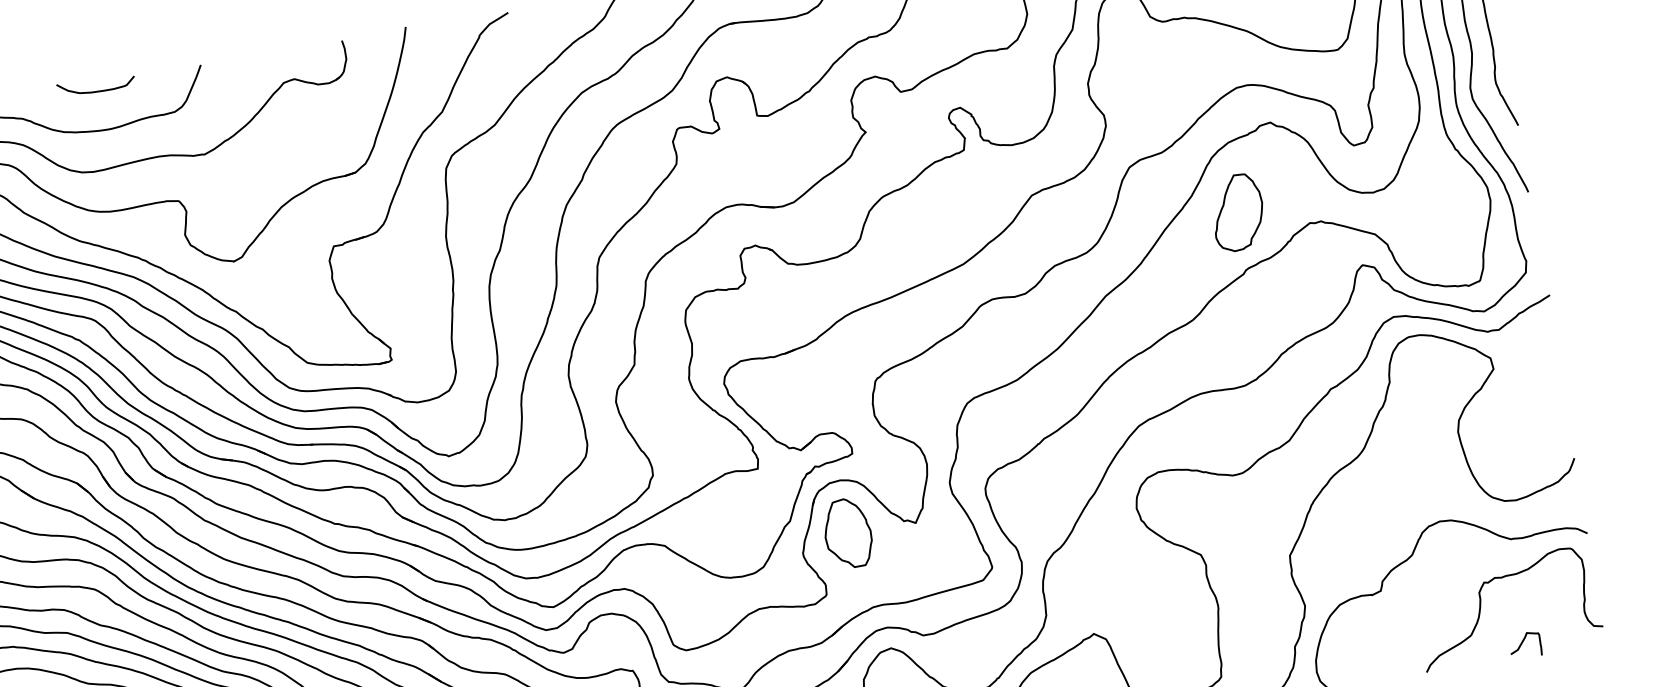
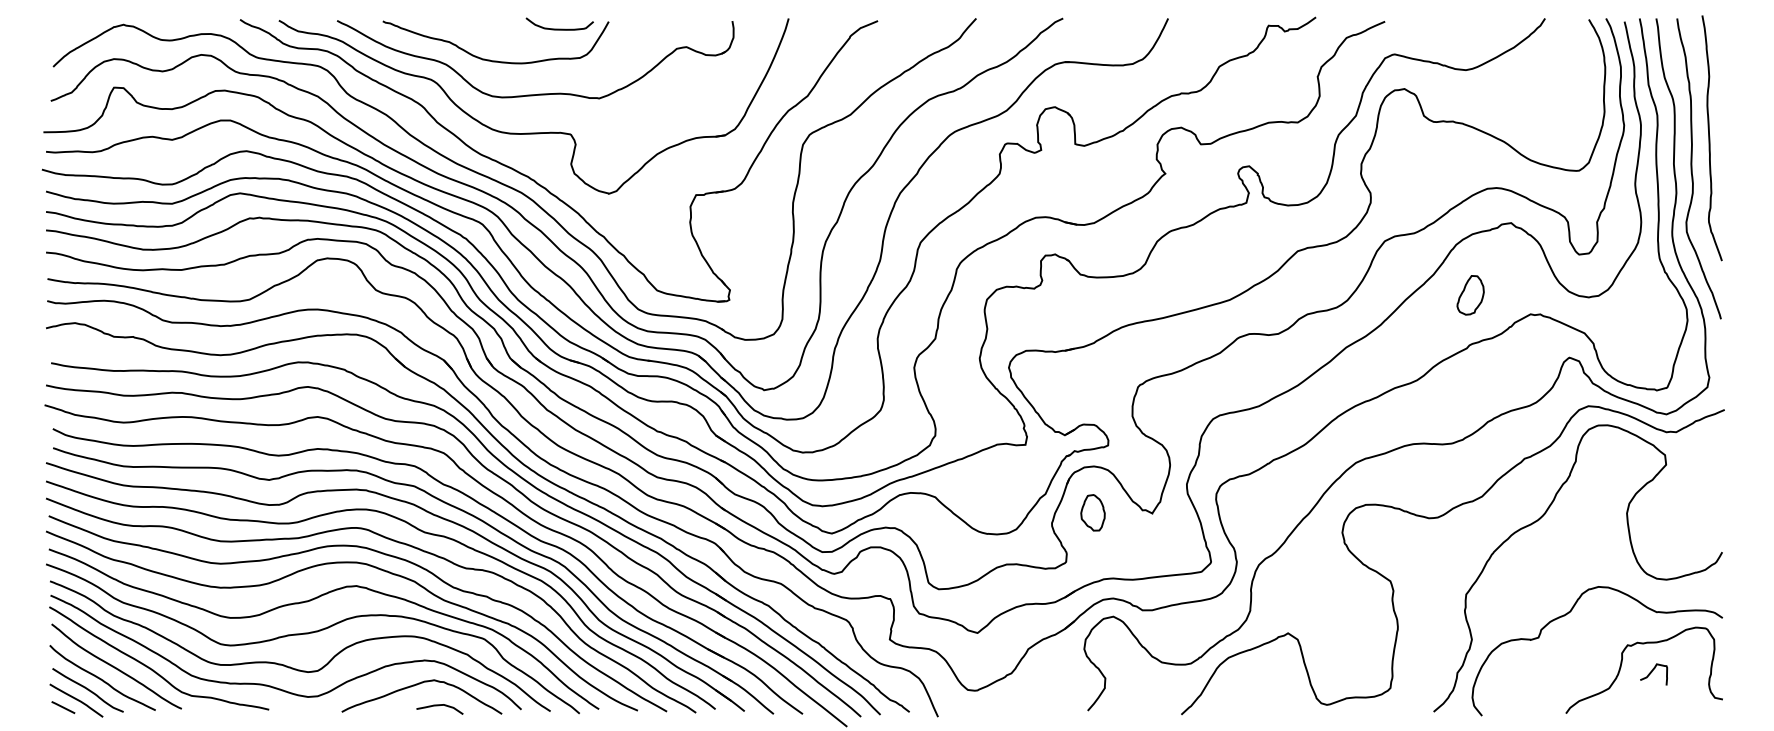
curve: (96, 90) -> (559, 28), moved
part: (1237, 213) -> (1470, 295), size x0.6
part: (847, 533) -> (1092, 512), size x0.6
curve: (1523, 643) -> (1652, 672), moved

